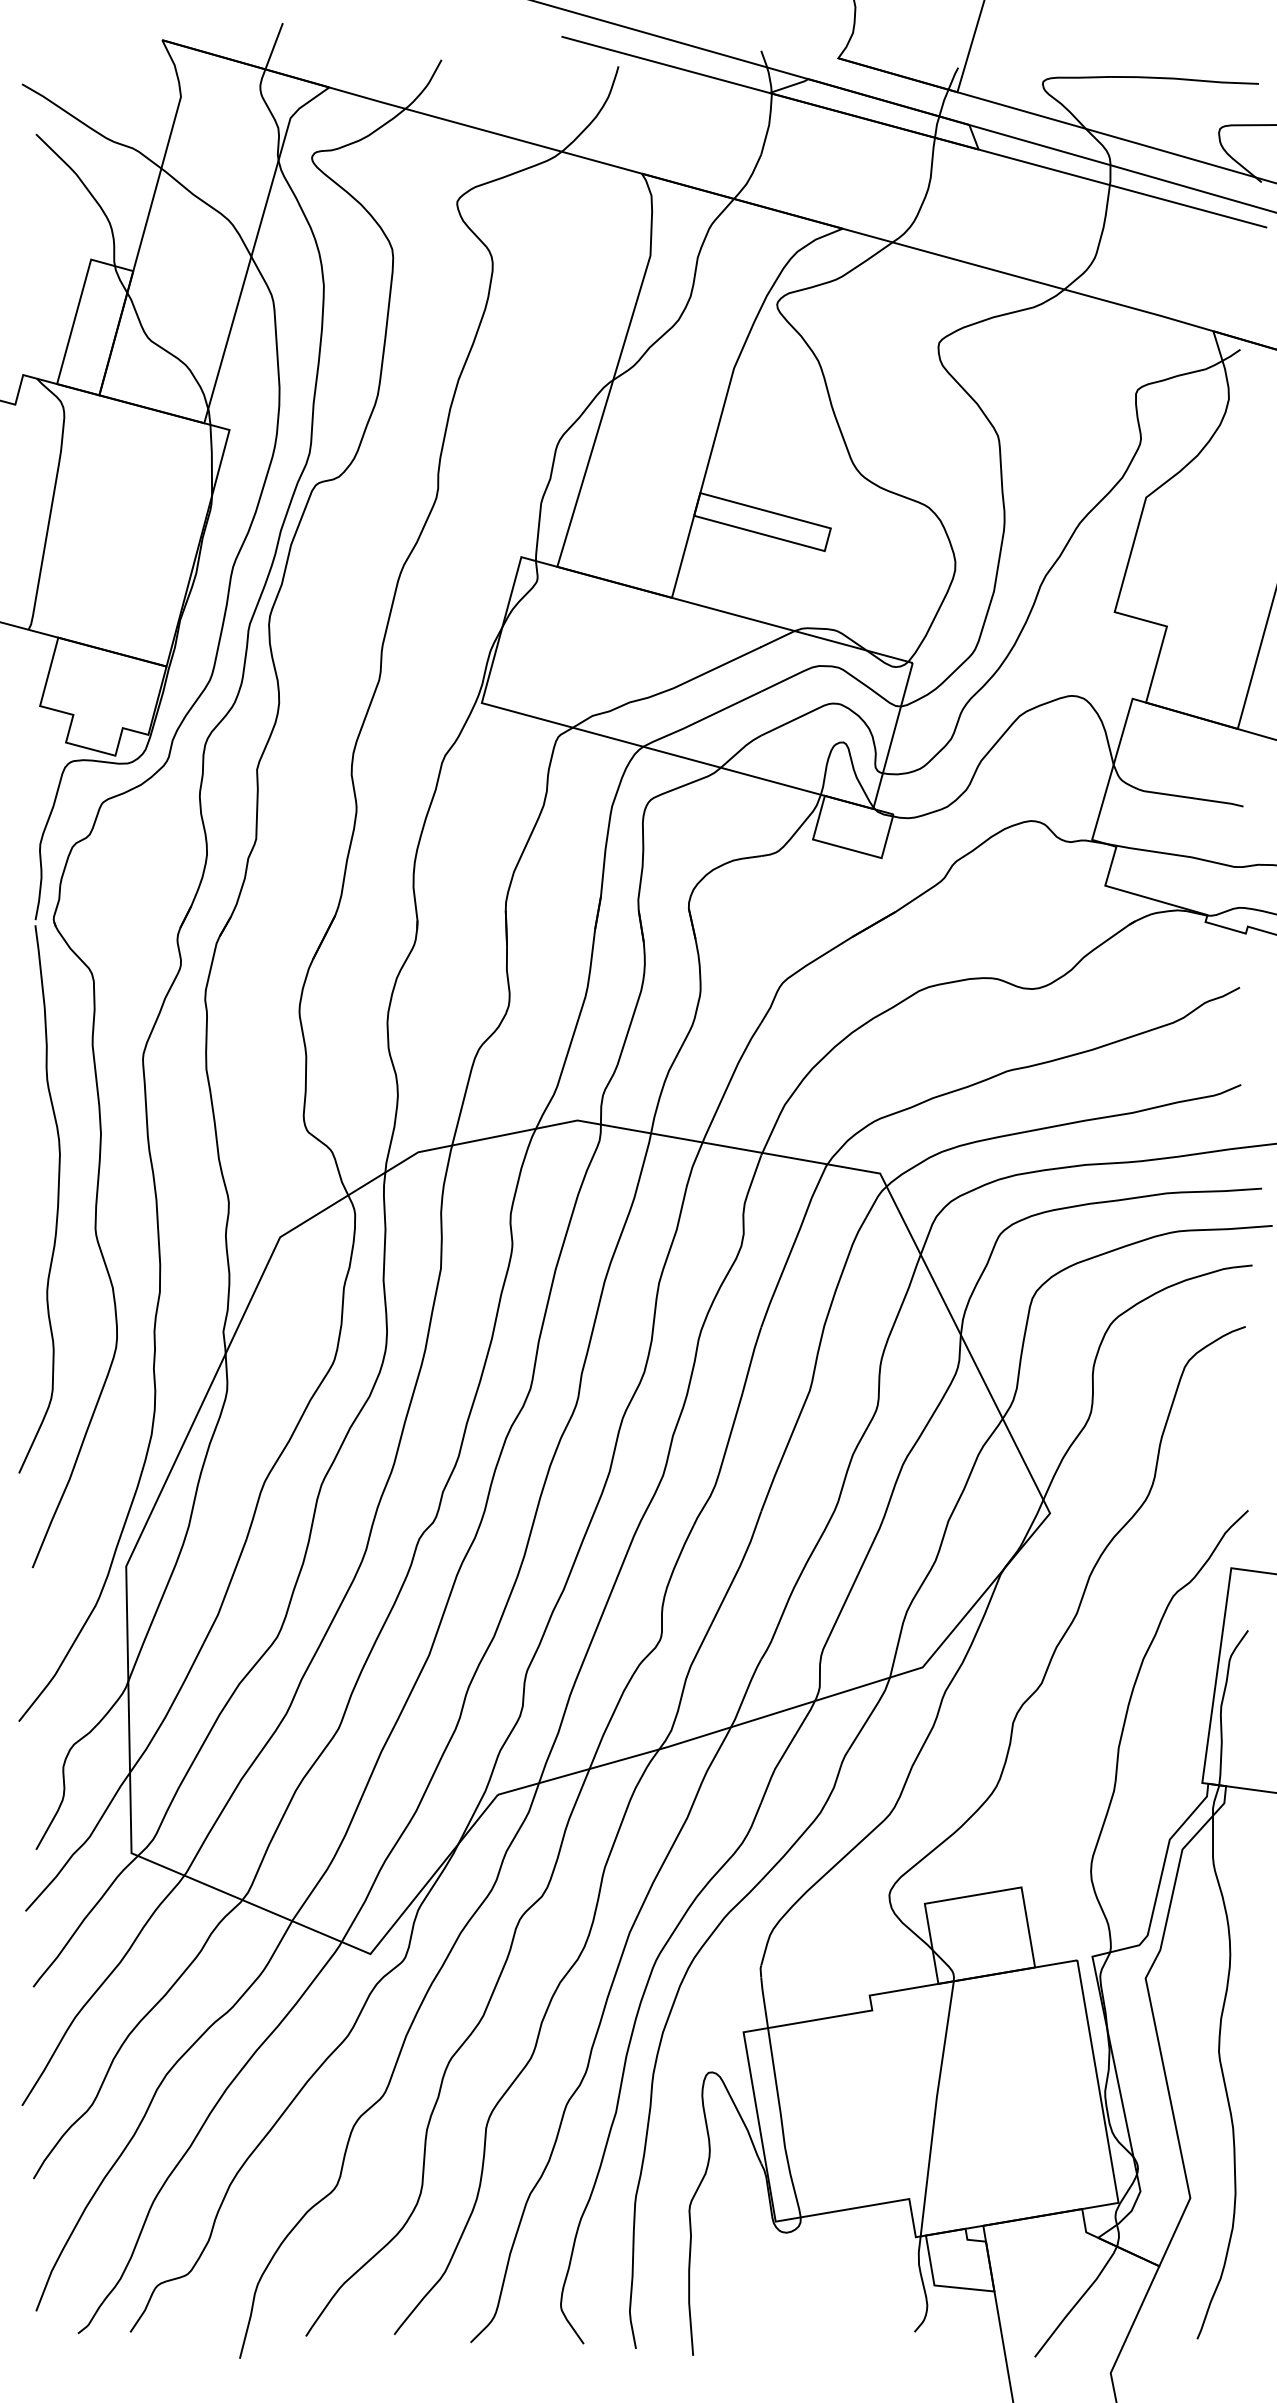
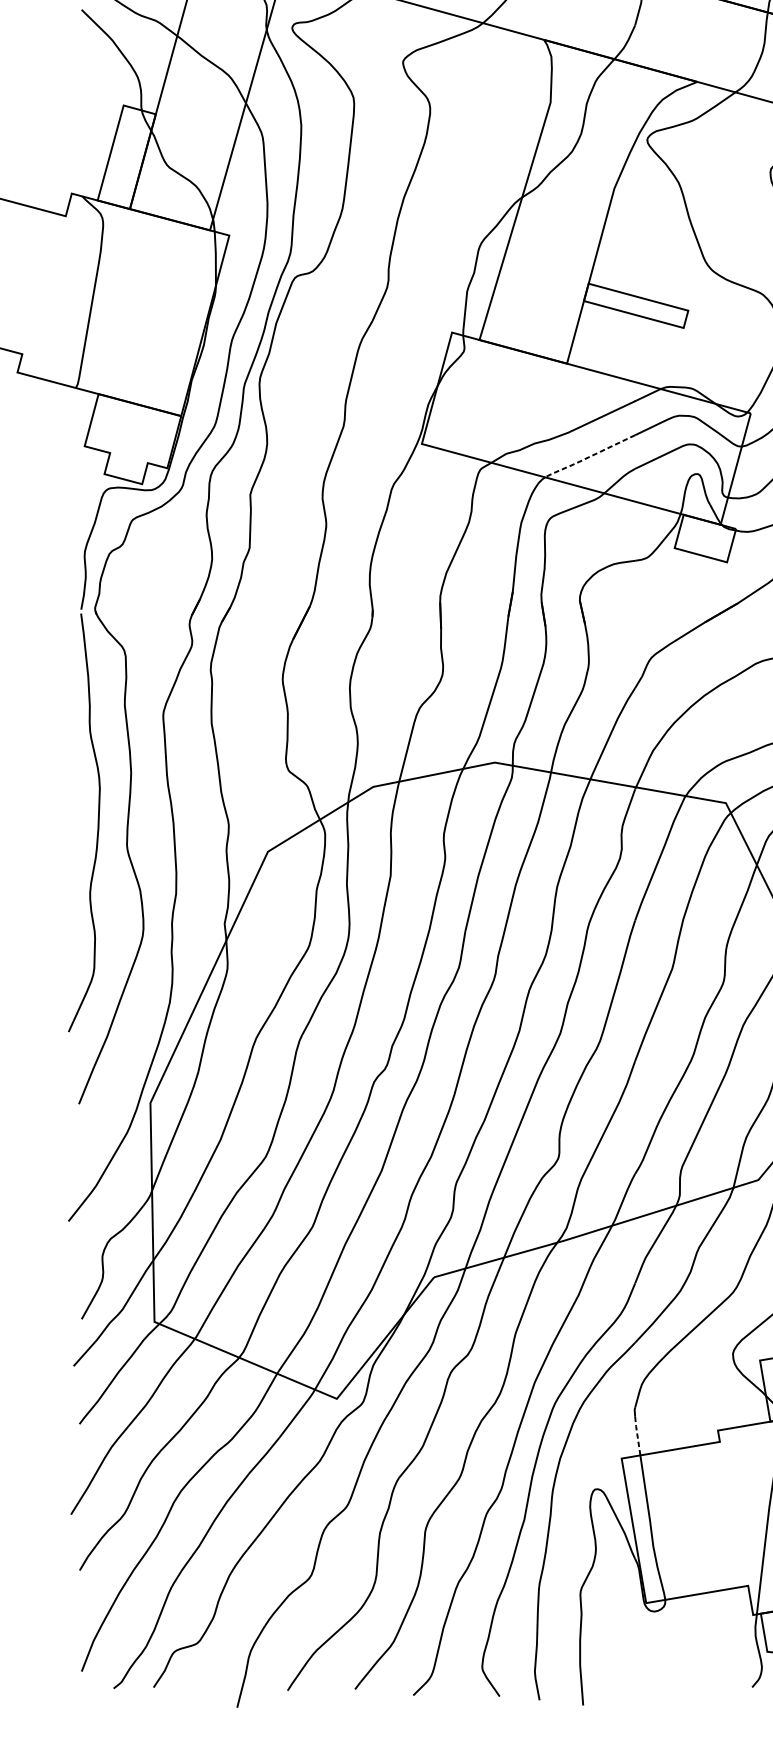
line: (701, 720) -> (589, 457), solid -> dashed
line: (764, 2002) -> (637, 1435), solid -> dashed

